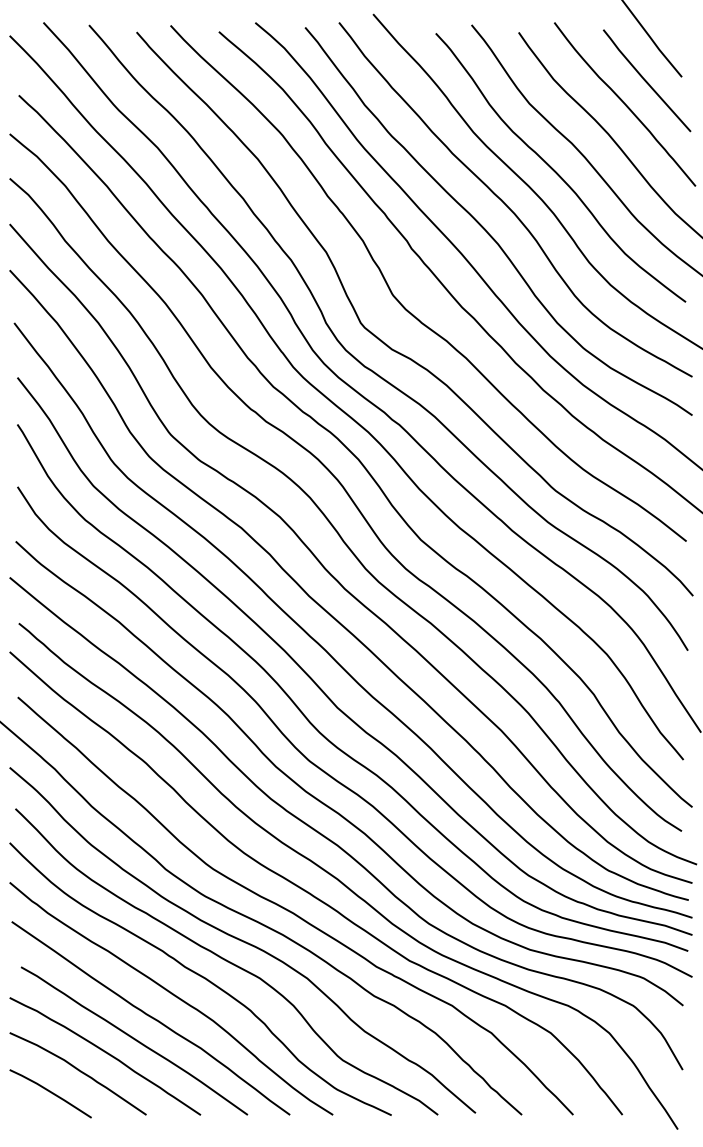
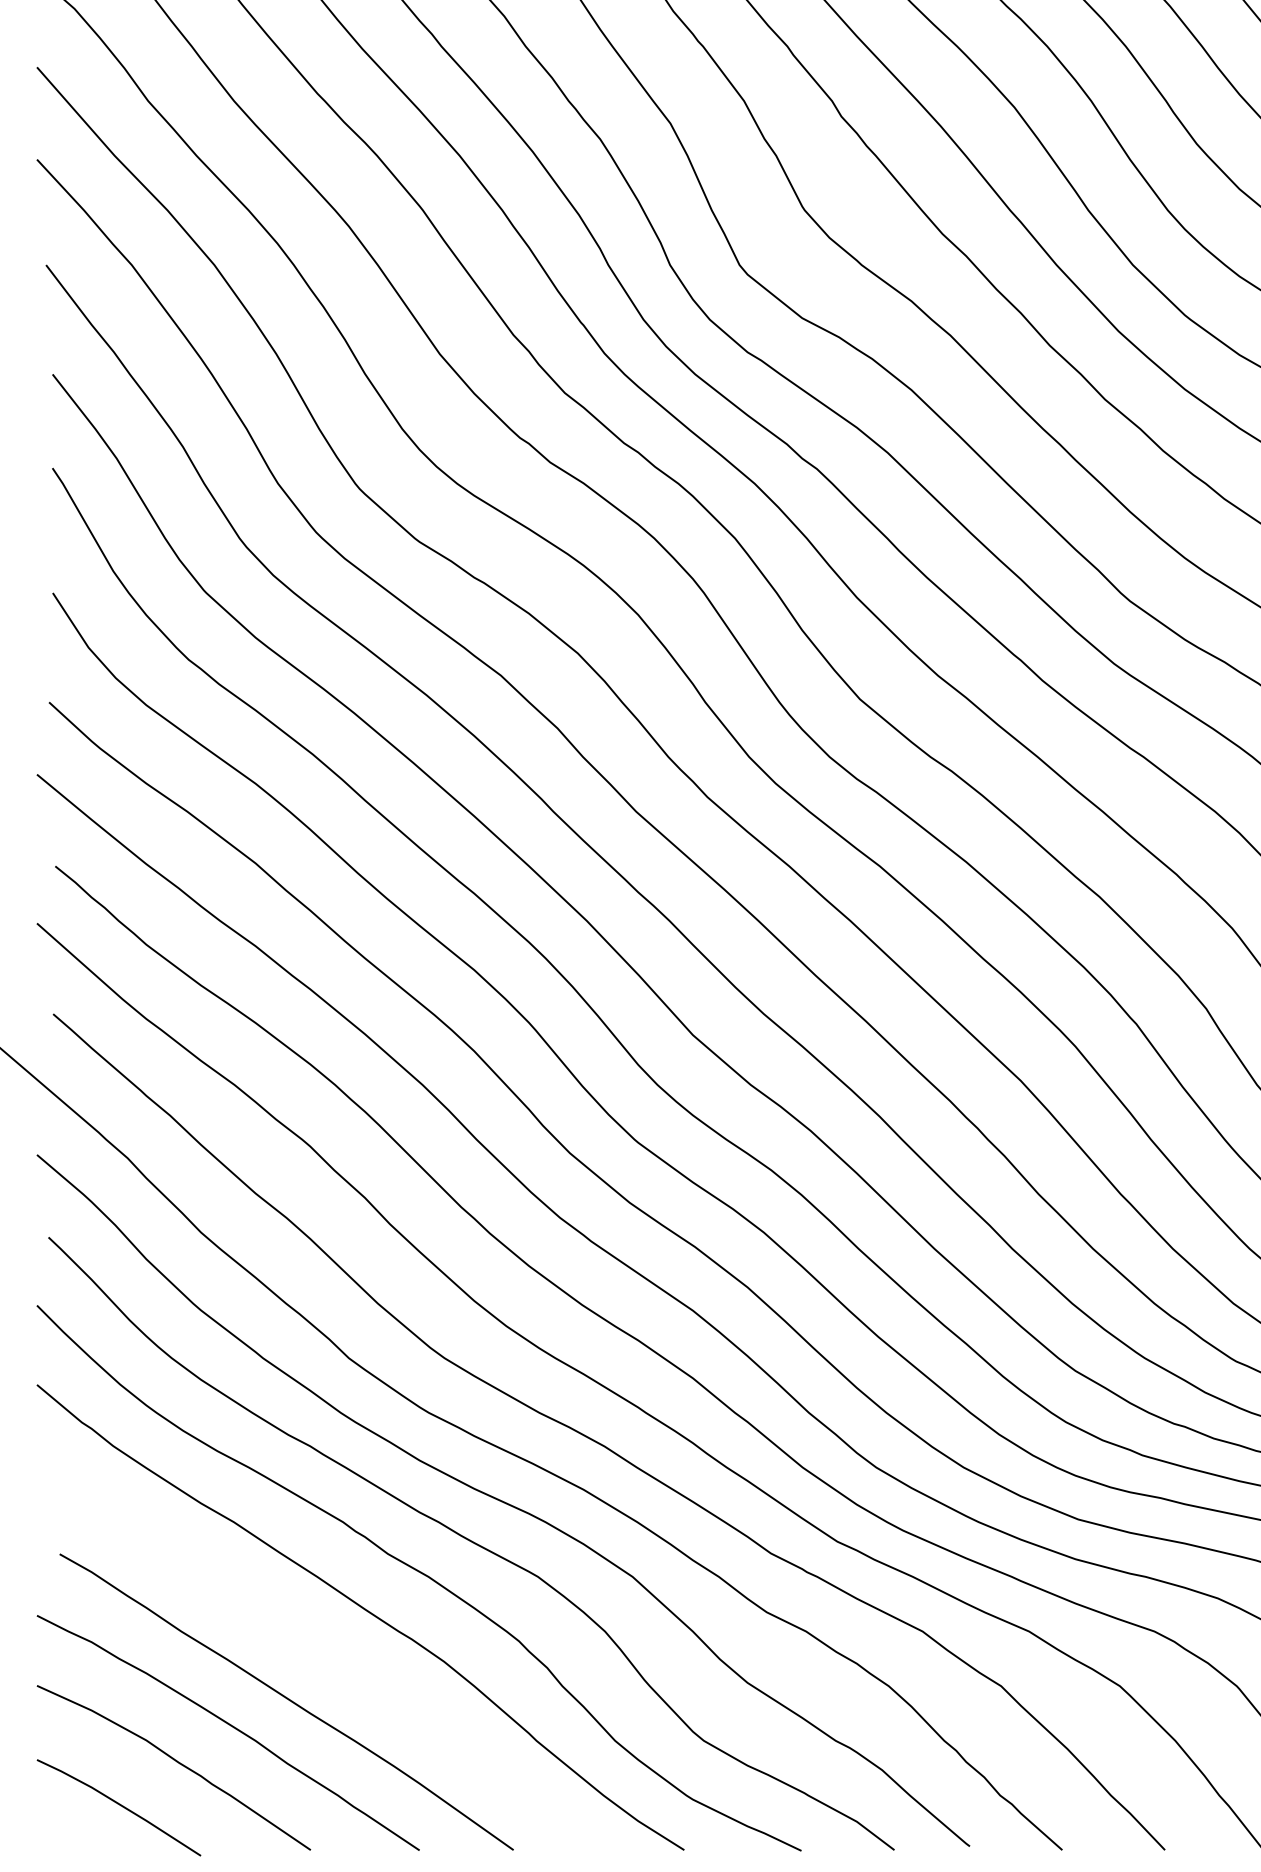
curve: (150, 1017) -> (318, 1654), removed

